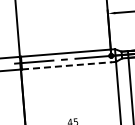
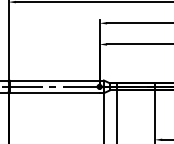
line: (67, 66) -> (55, 93), dashed -> solid

